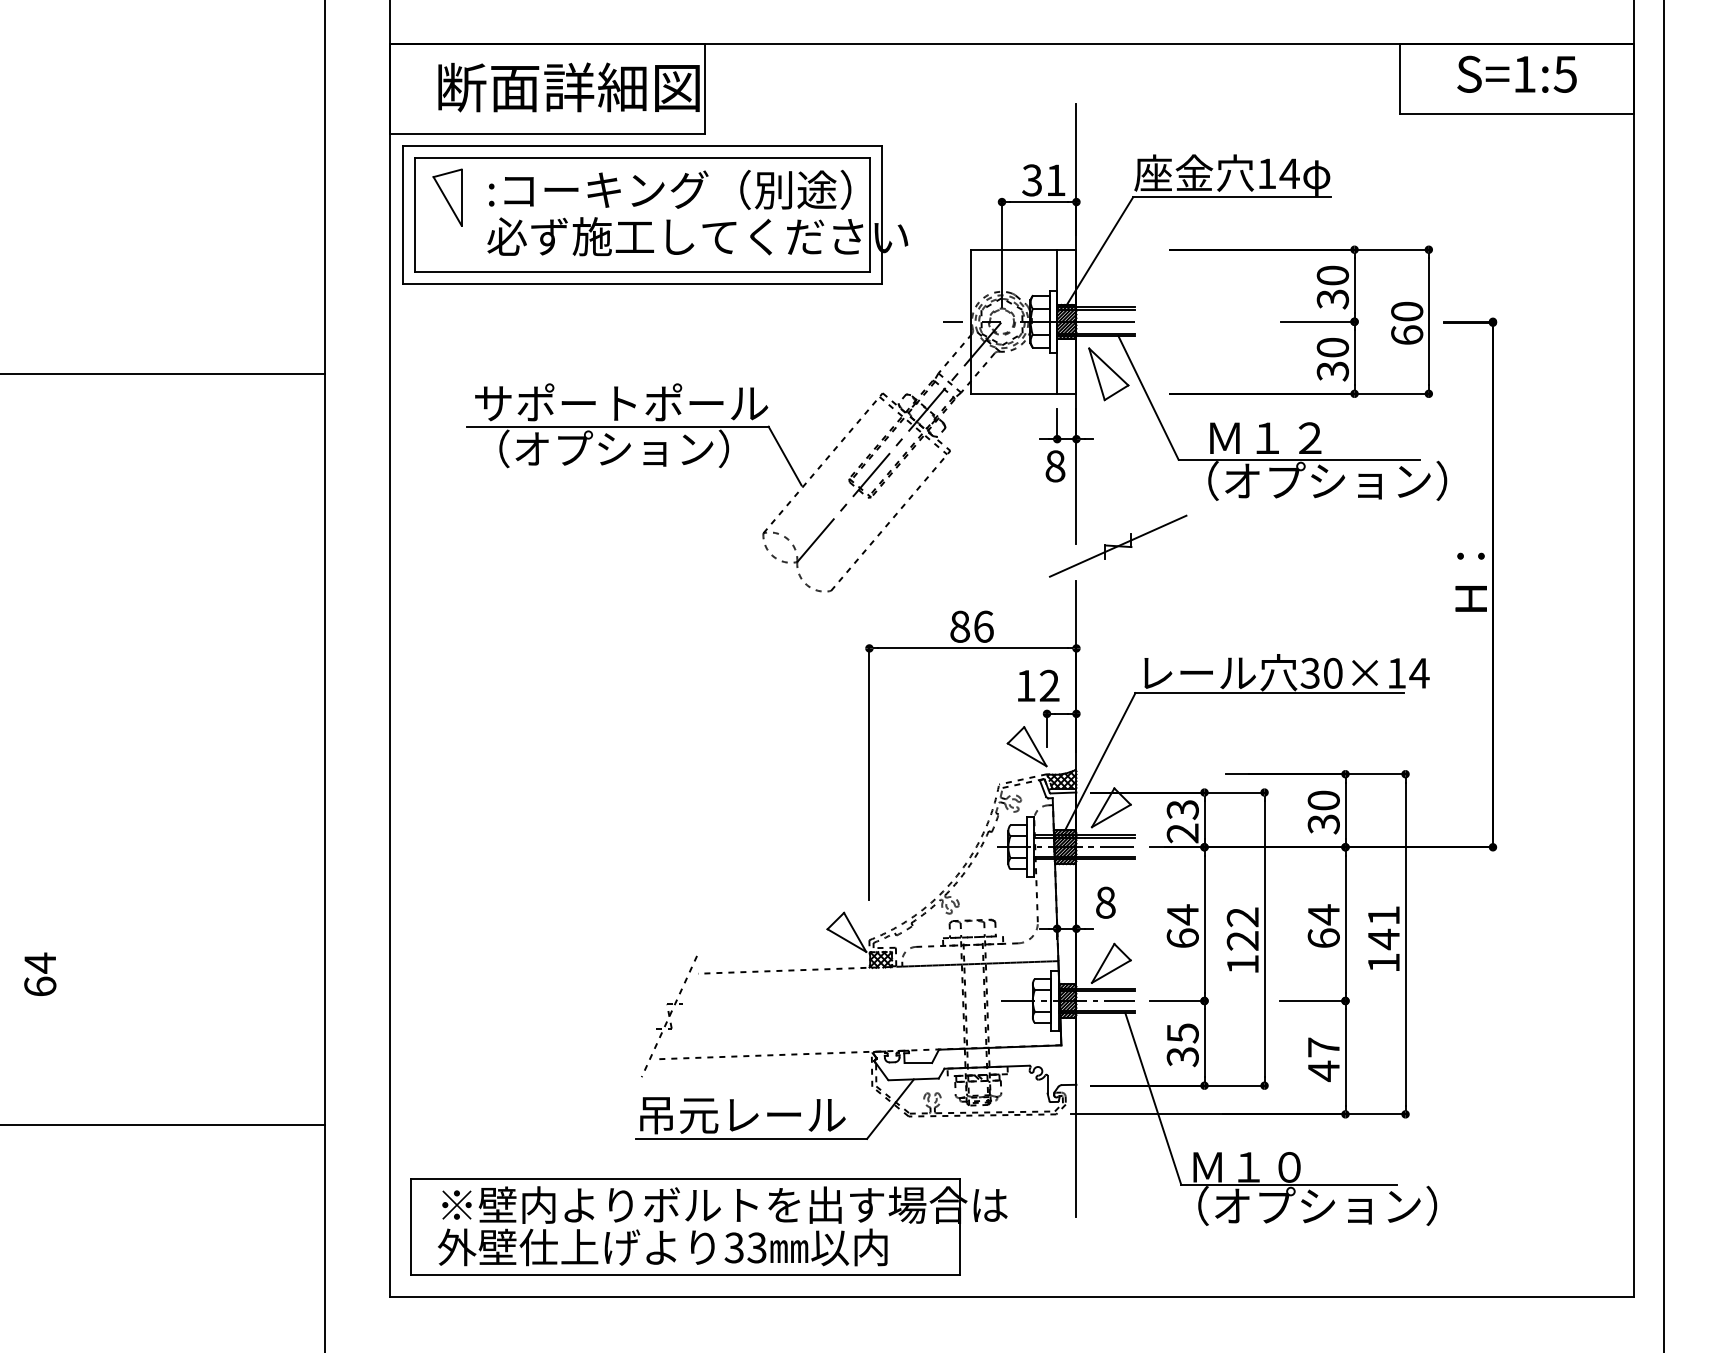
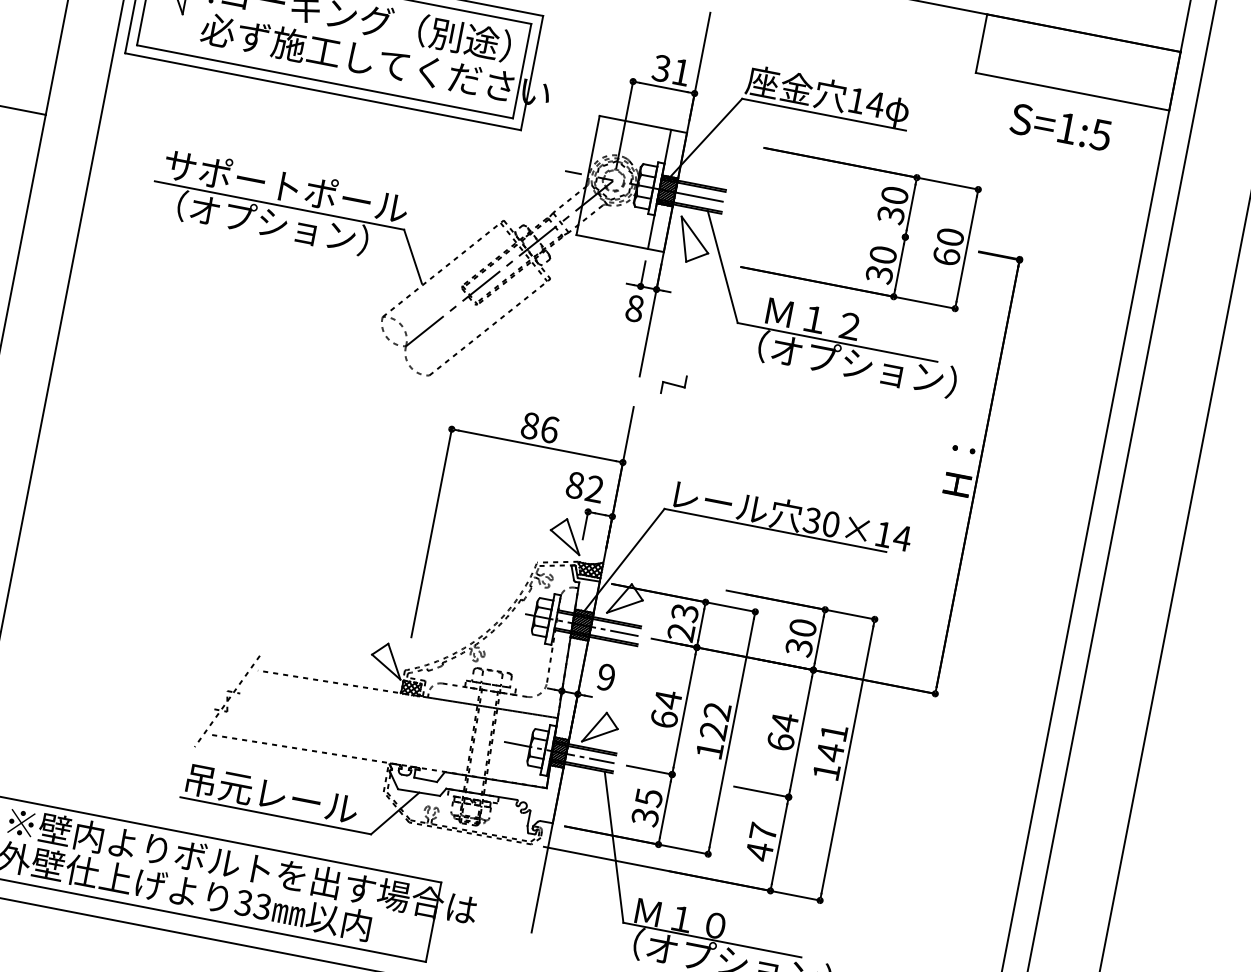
text: (1516, 73) -> (1060, 126), moved
line: (1317, 321) -> (874, 230), removed
line: (1117, 545) -> (673, 384), removed
text: (1025, 685) -> (574, 484), 12 -> 82
text: (1105, 902) -> (606, 677), 8 -> 9

